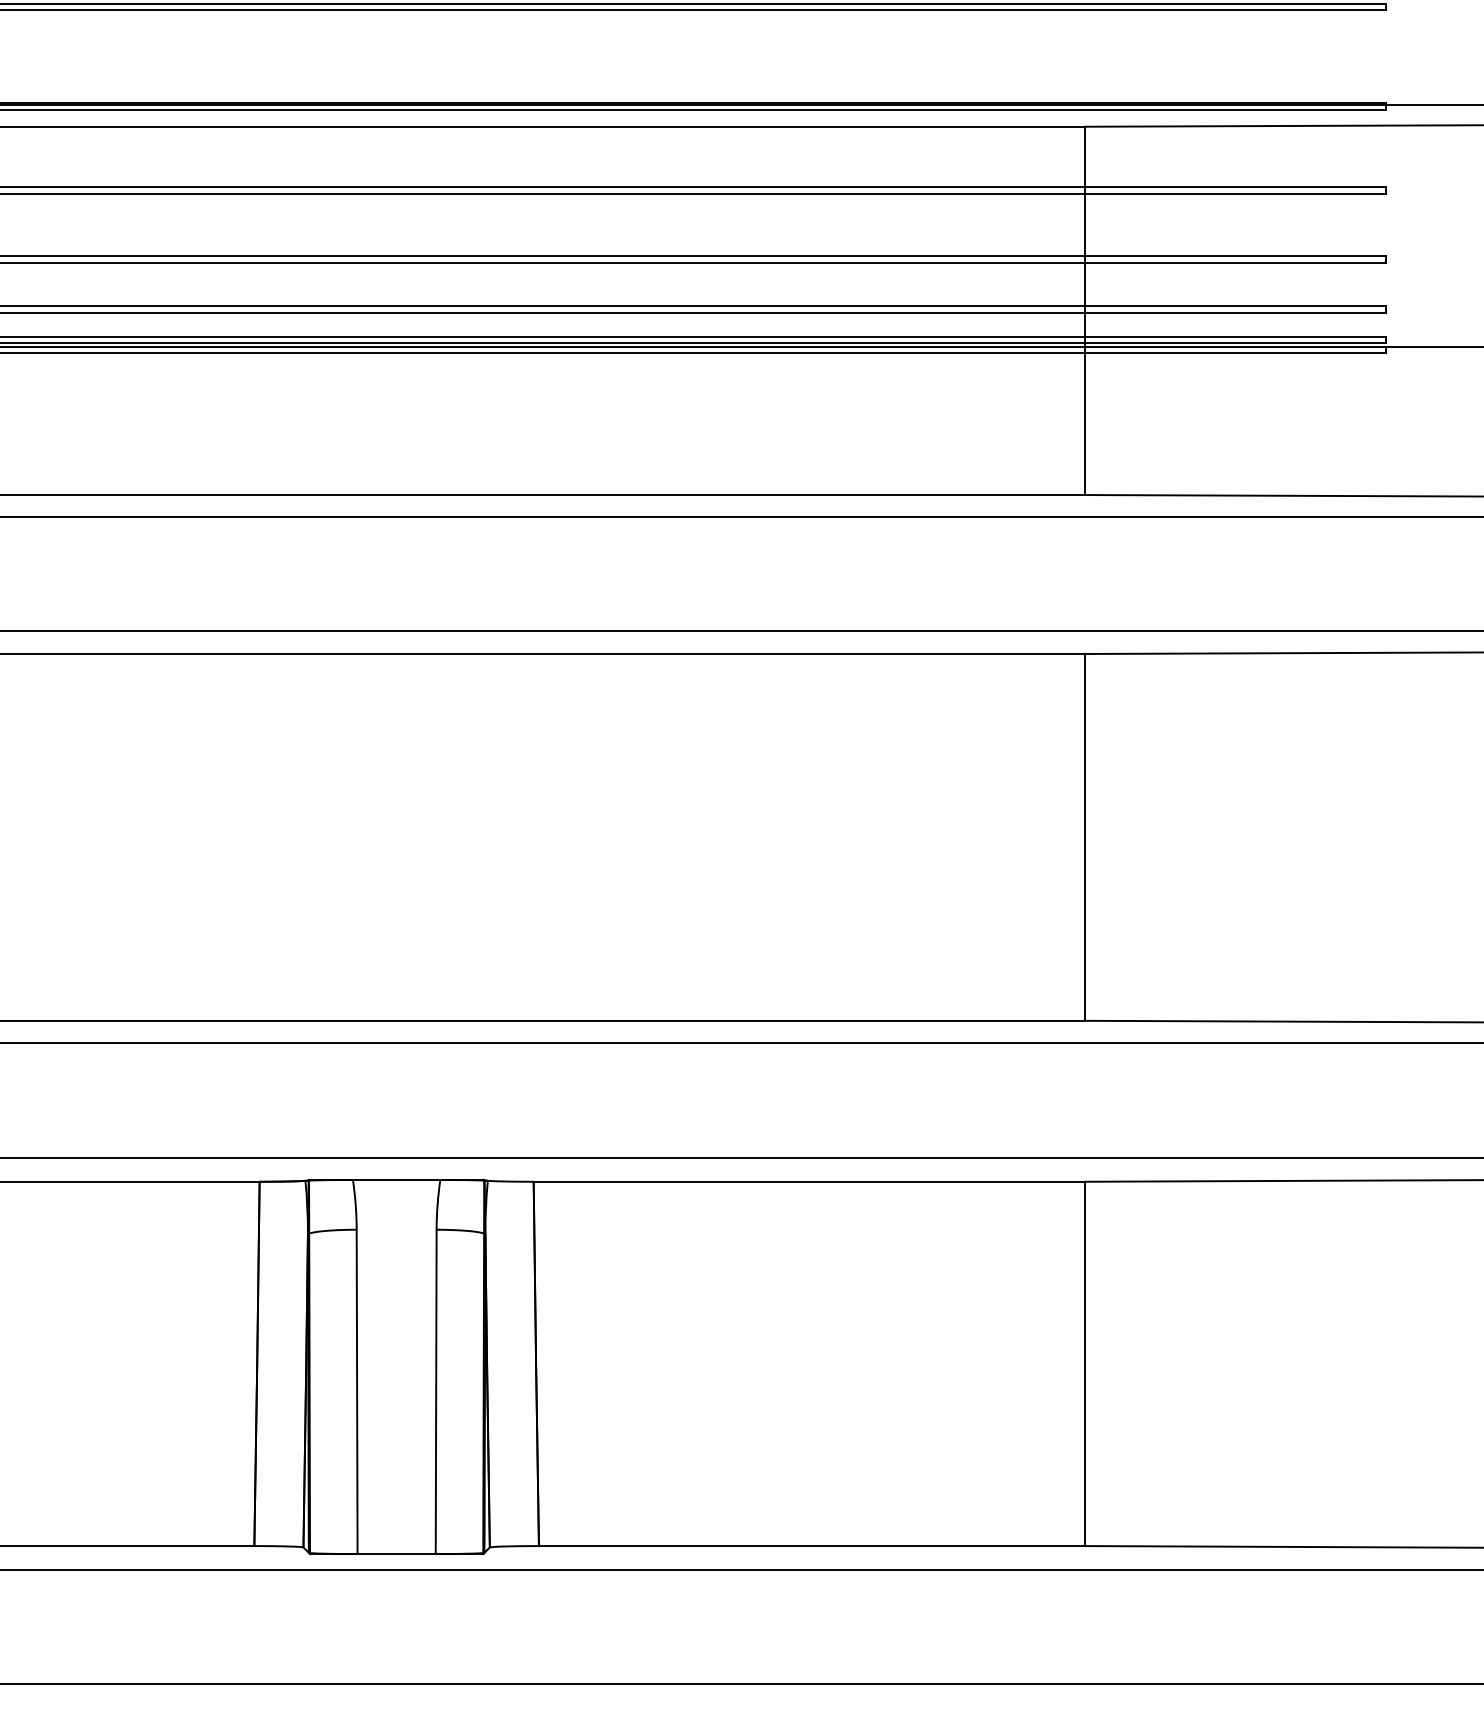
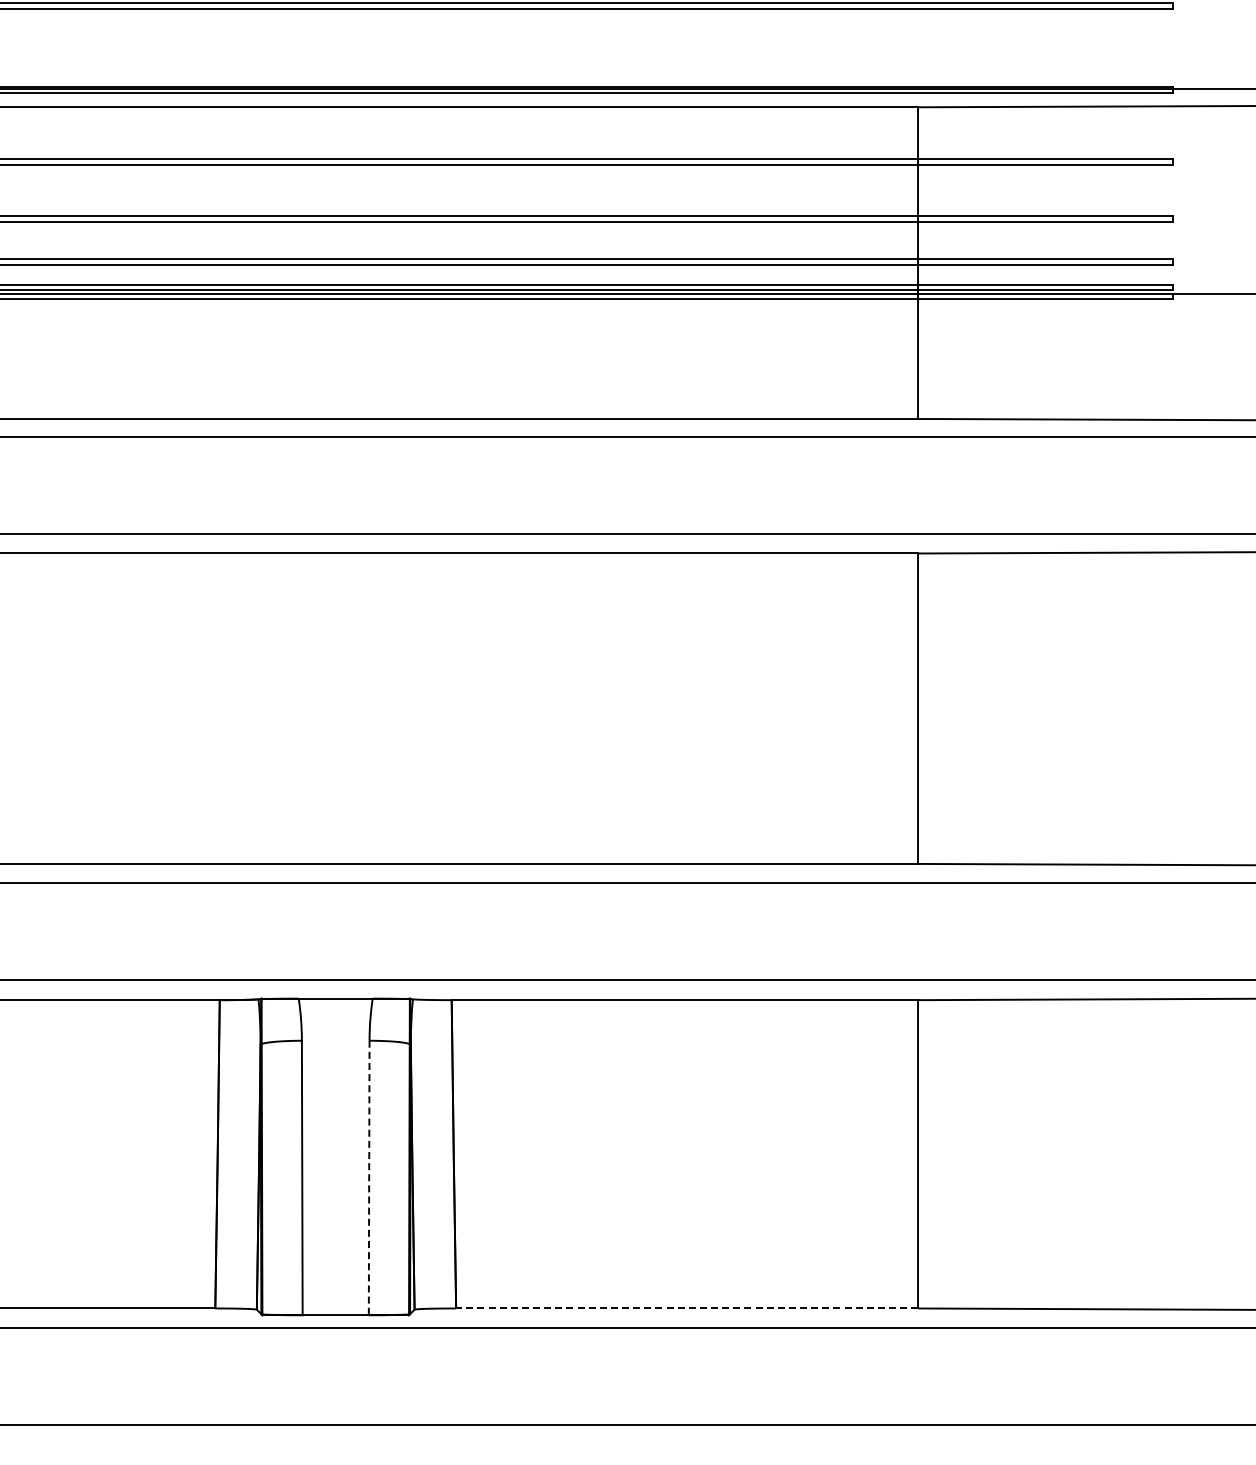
line: (436, 1392) -> (369, 1178), solid -> dashed
line: (811, 1546) -> (686, 1308), solid -> dashed

